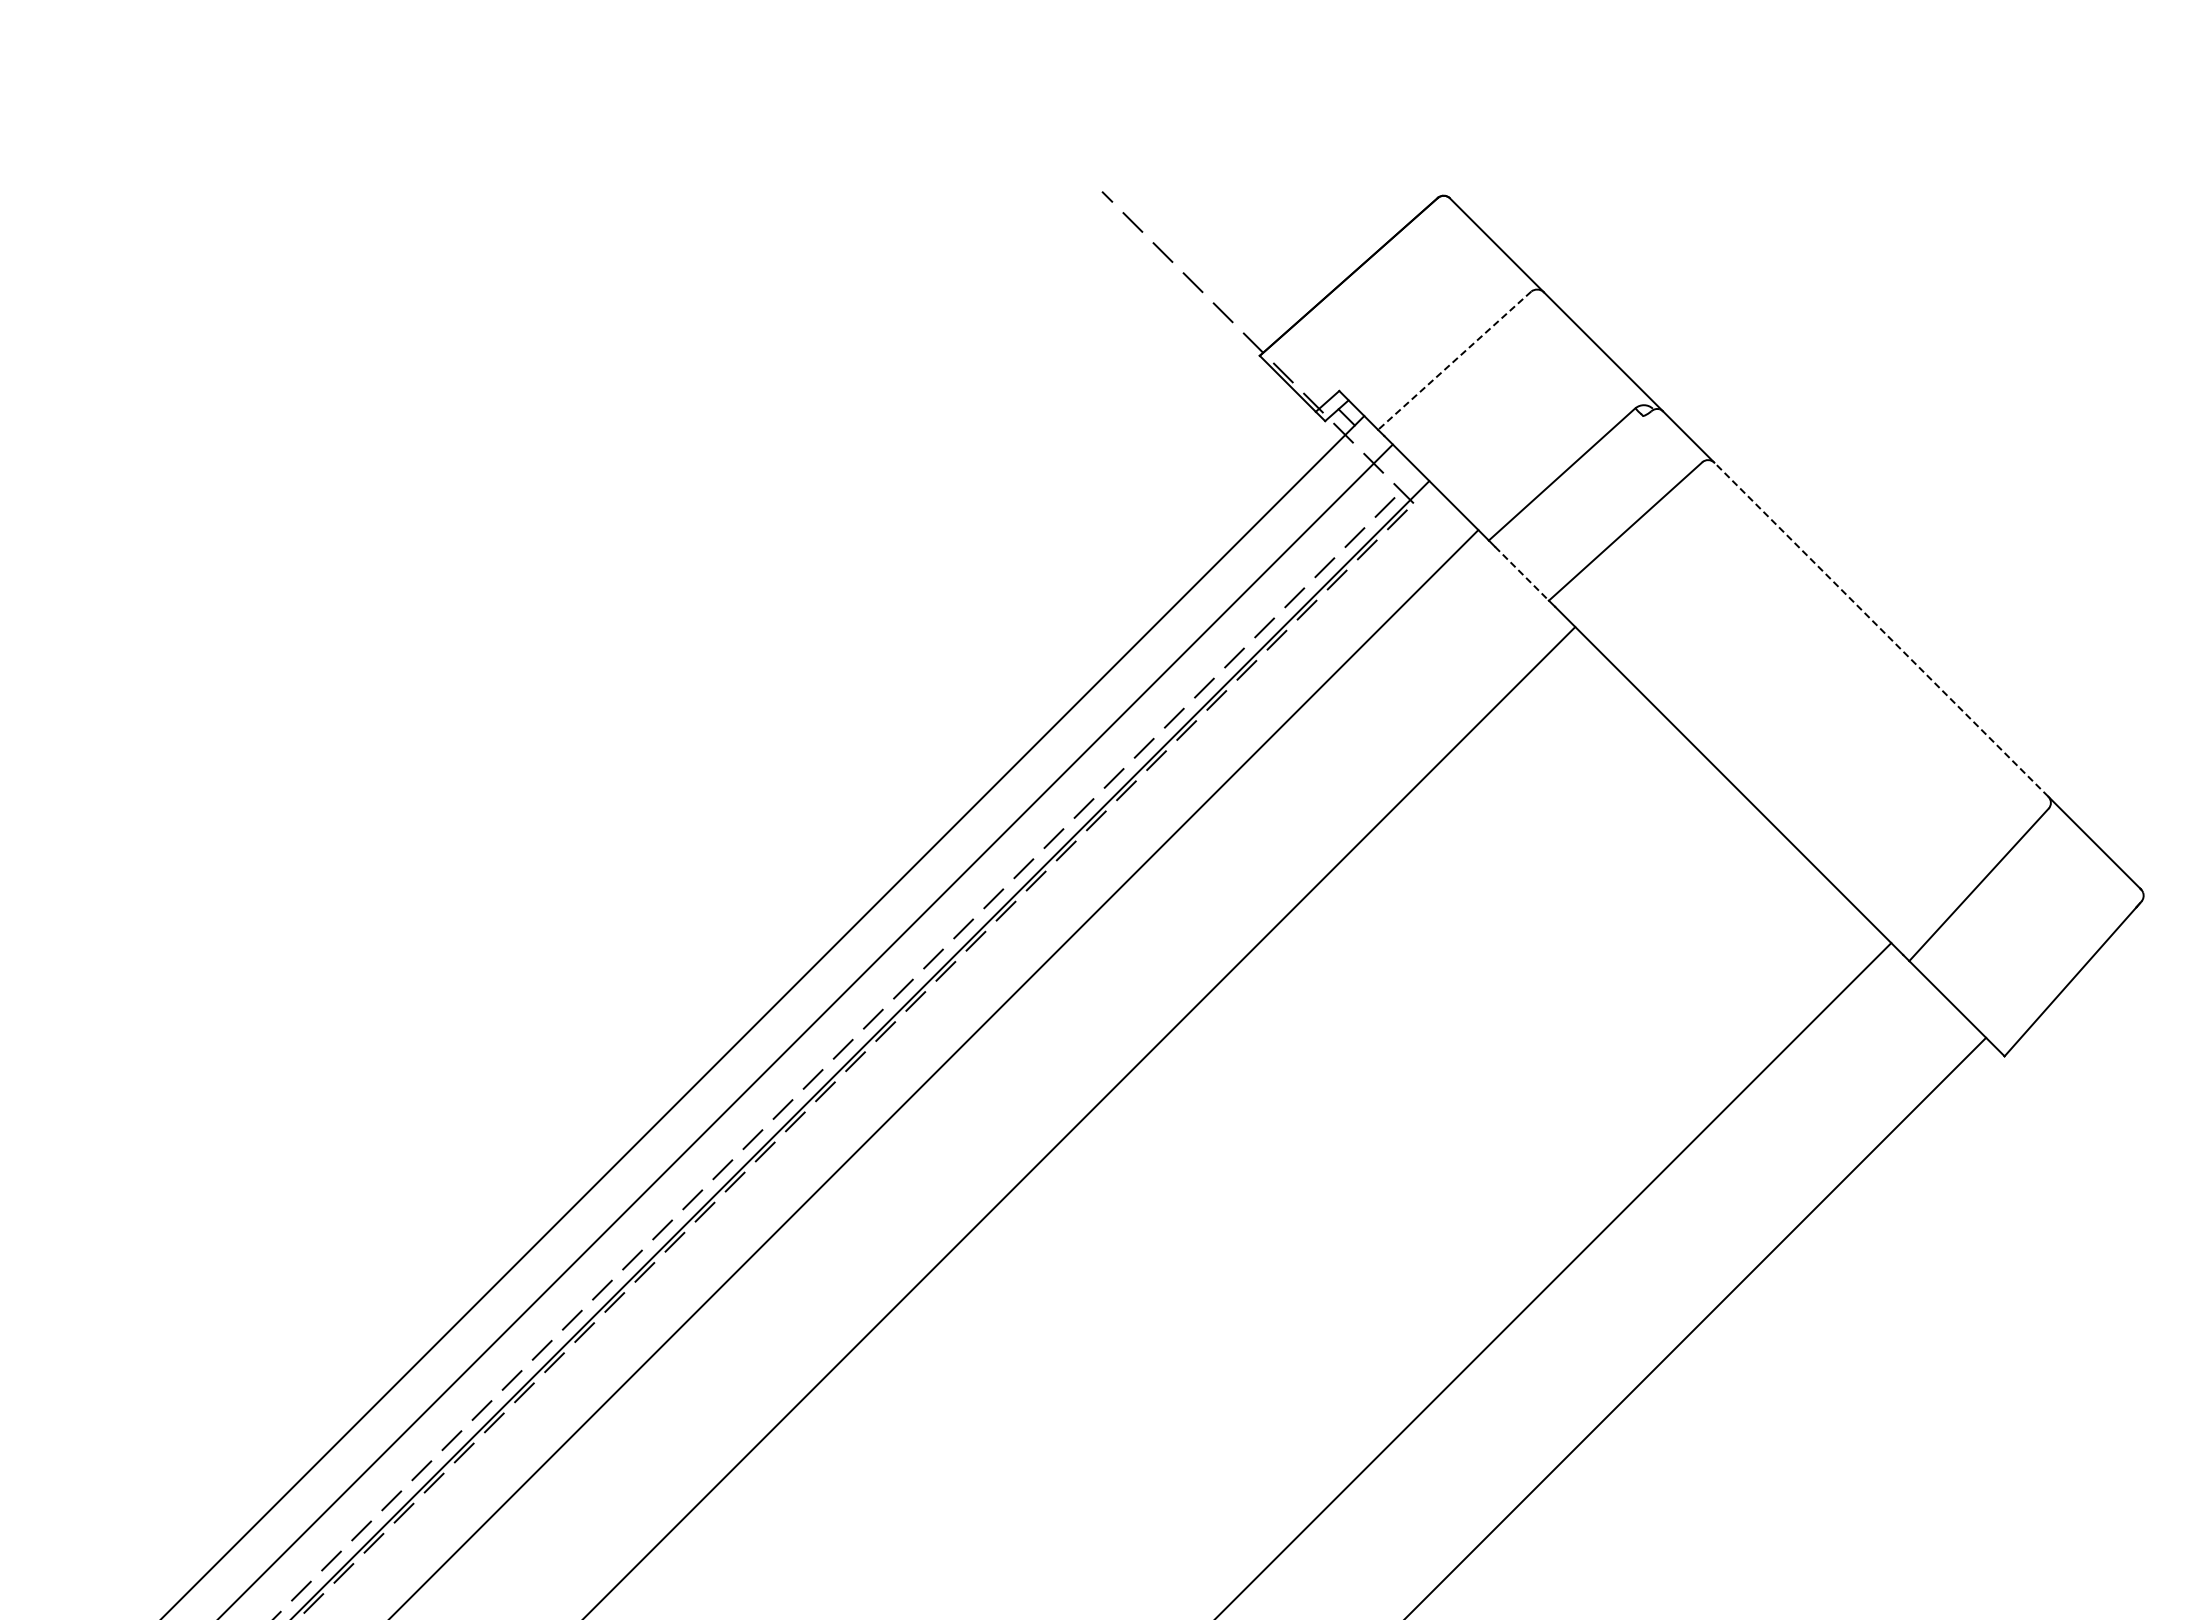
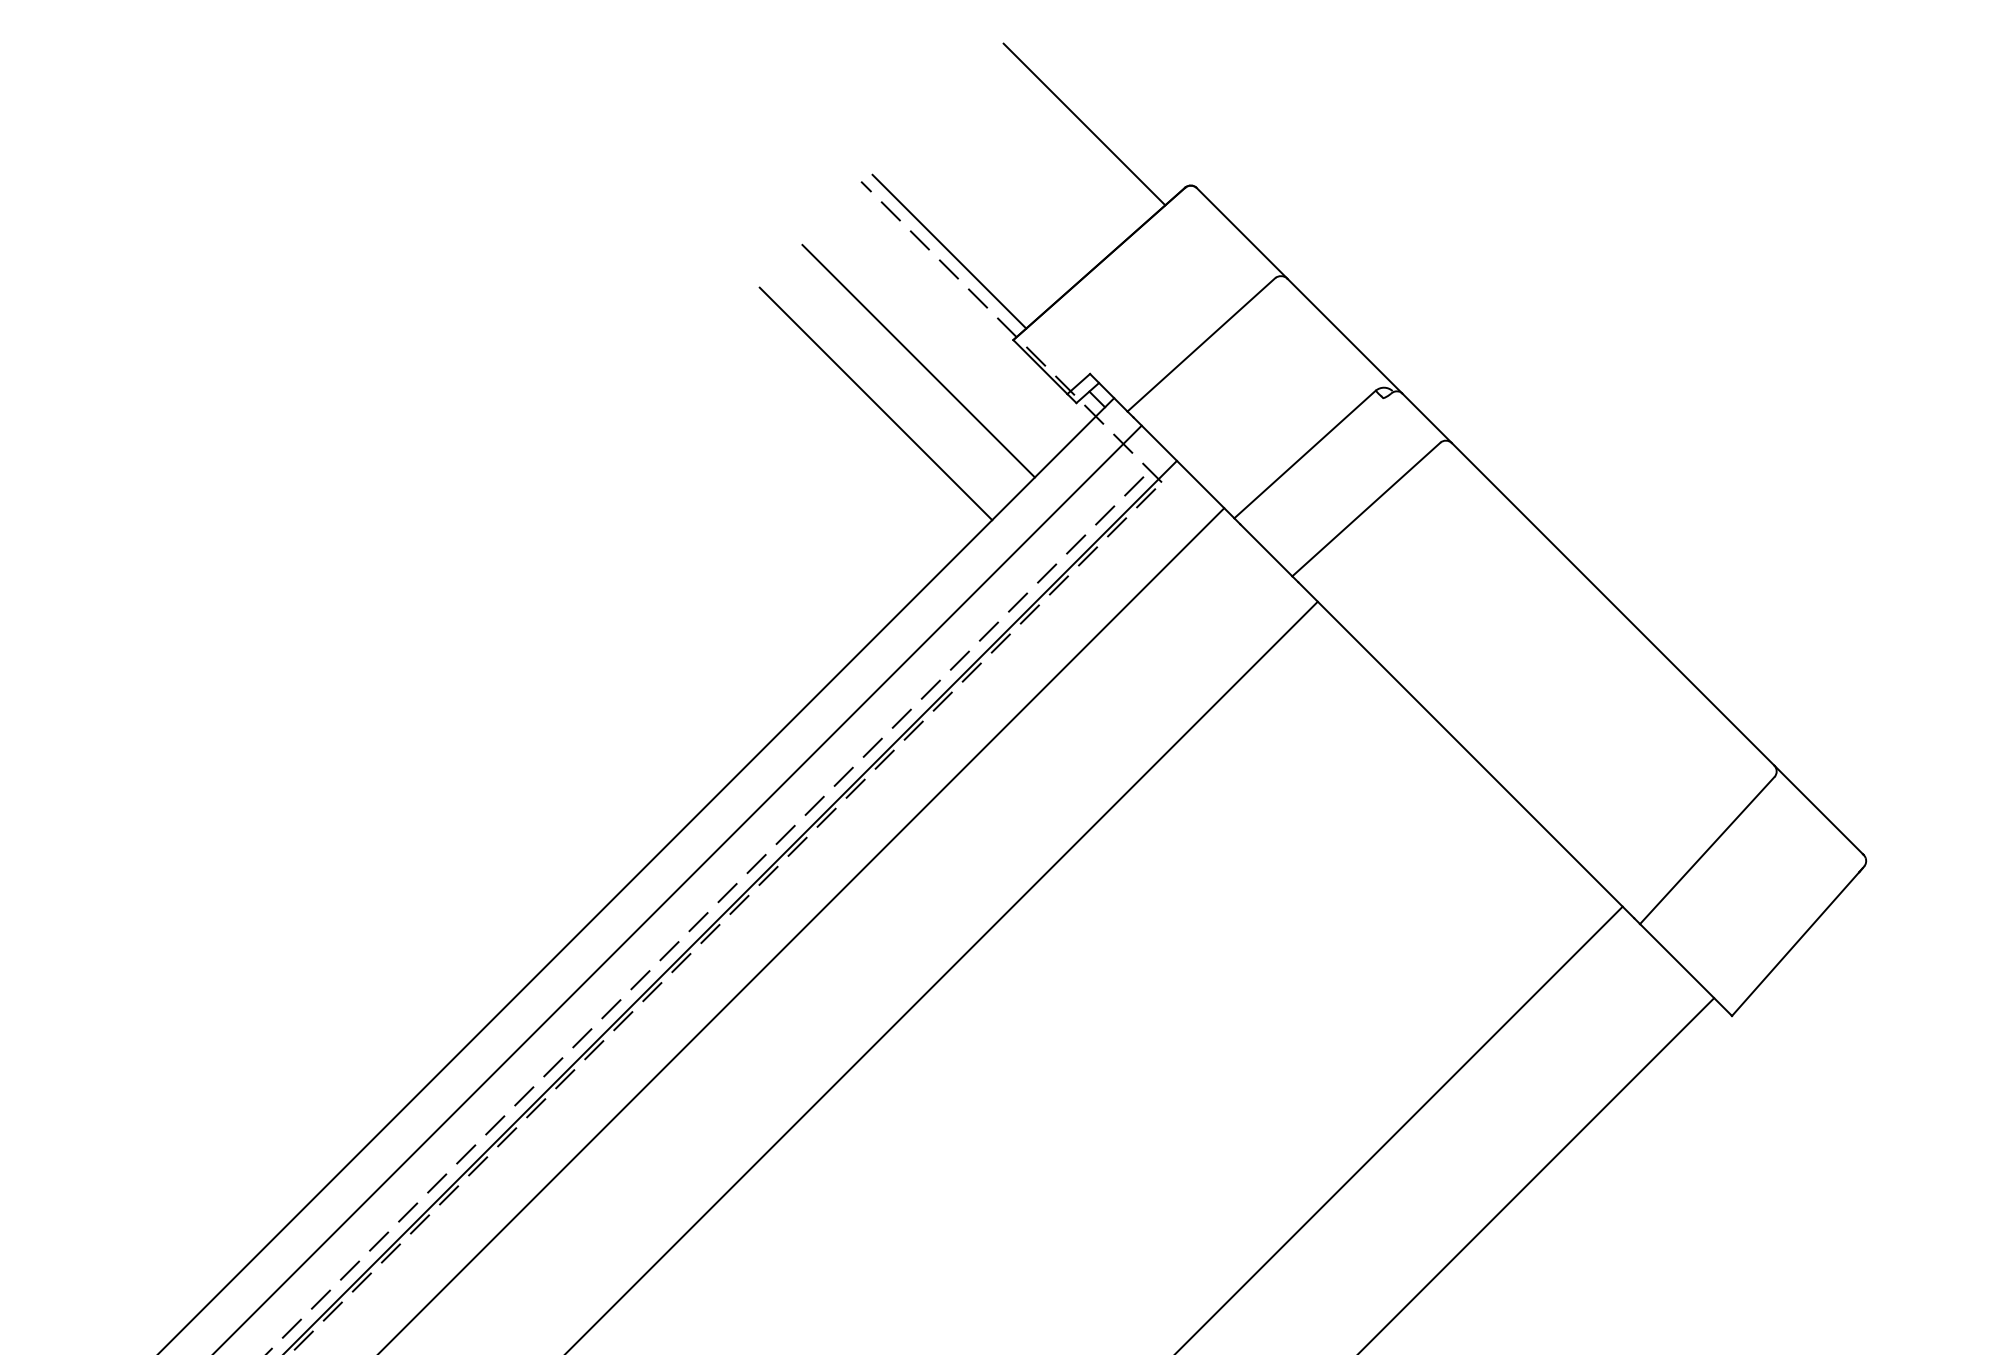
line: (1333, 132) -> (1084, 124), added
line: (1193, 263) -> (949, 250), added
line: (1454, 361) -> (1201, 345), dashed -> solid
line: (1161, 377) -> (918, 360), added
line: (1116, 421) -> (875, 403), added
line: (1522, 574) -> (1266, 551), dashed -> solid
line: (1881, 629) -> (1613, 604), dashed -> solid

